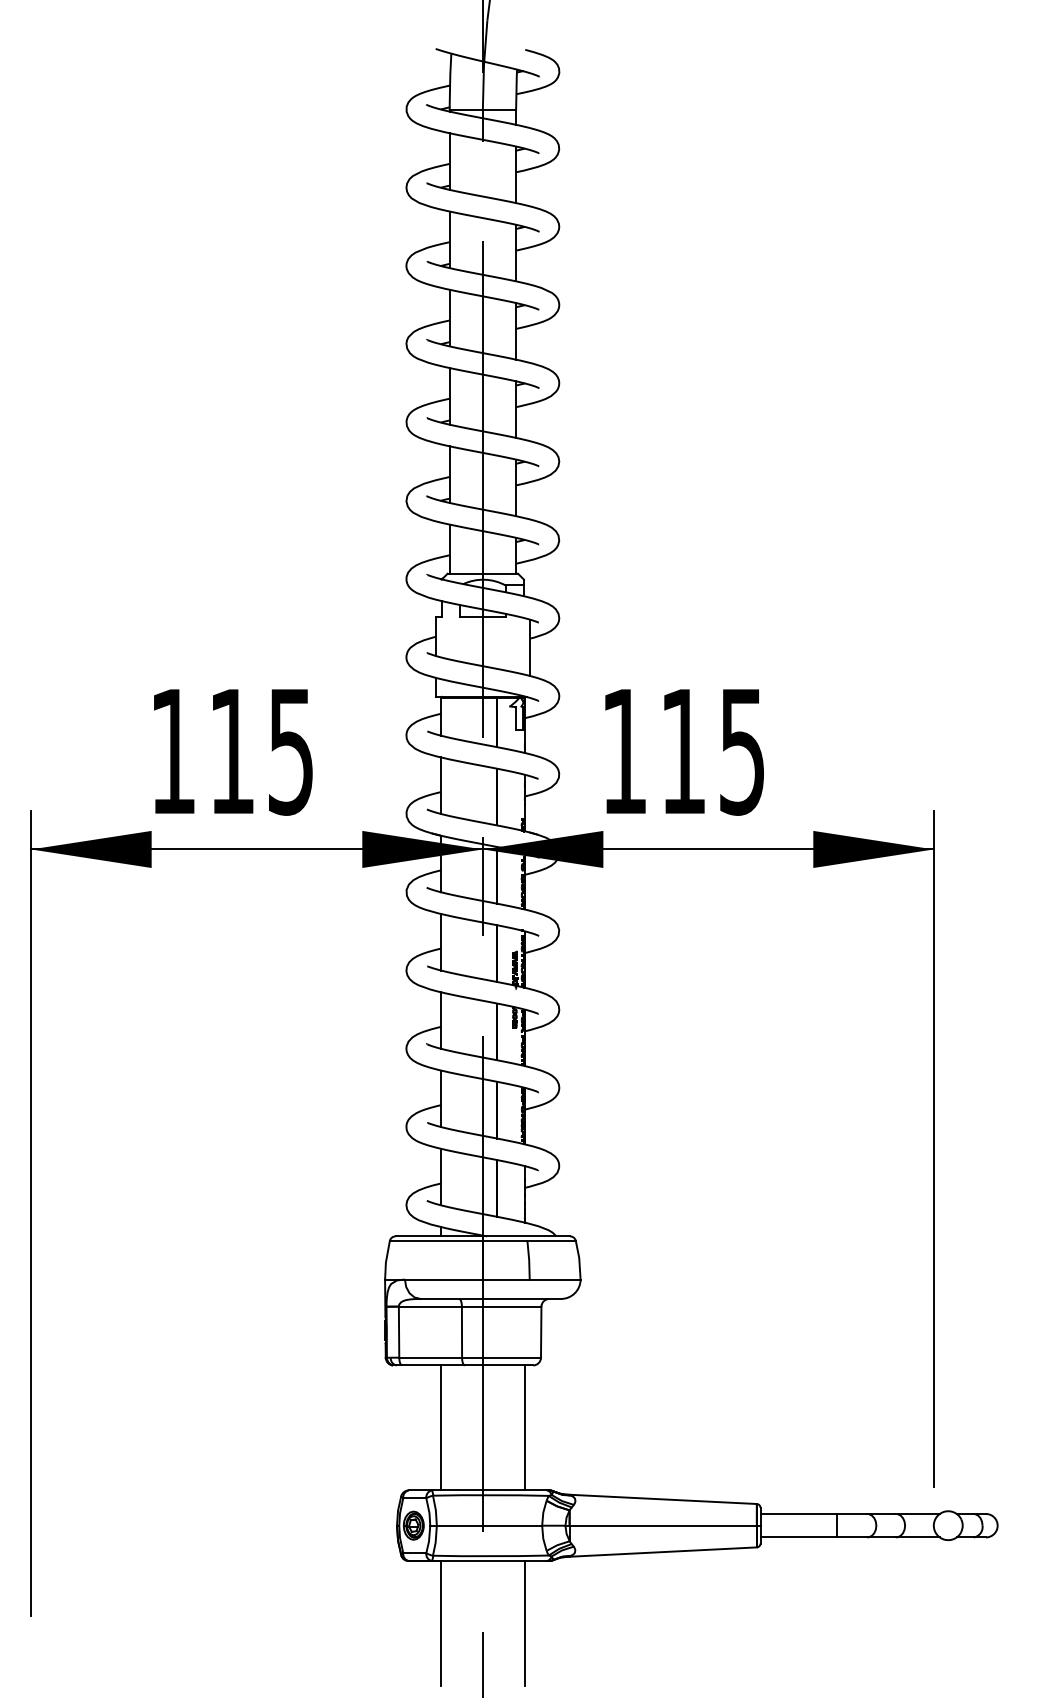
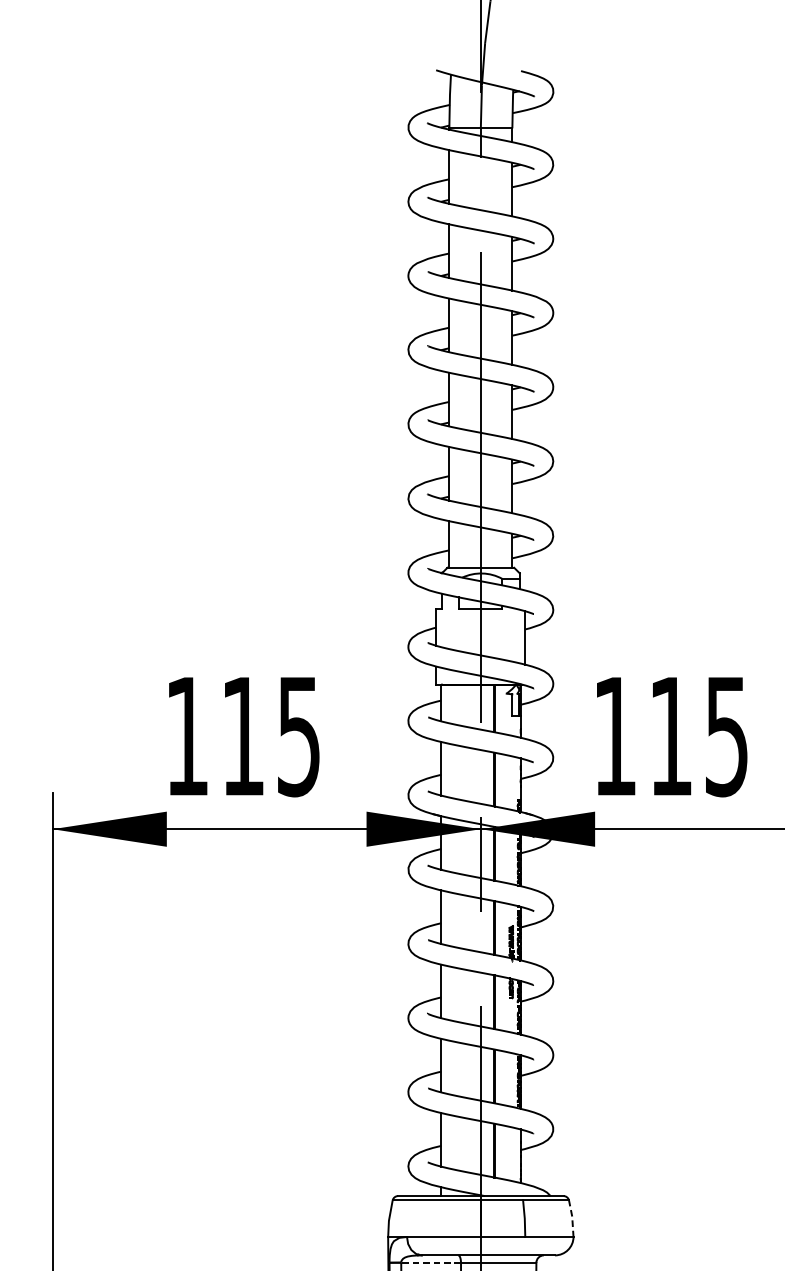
line: (579, 1259) -> (572, 1217), solid -> dashed
line: (430, 1306) -> (431, 1262), solid -> dashed

